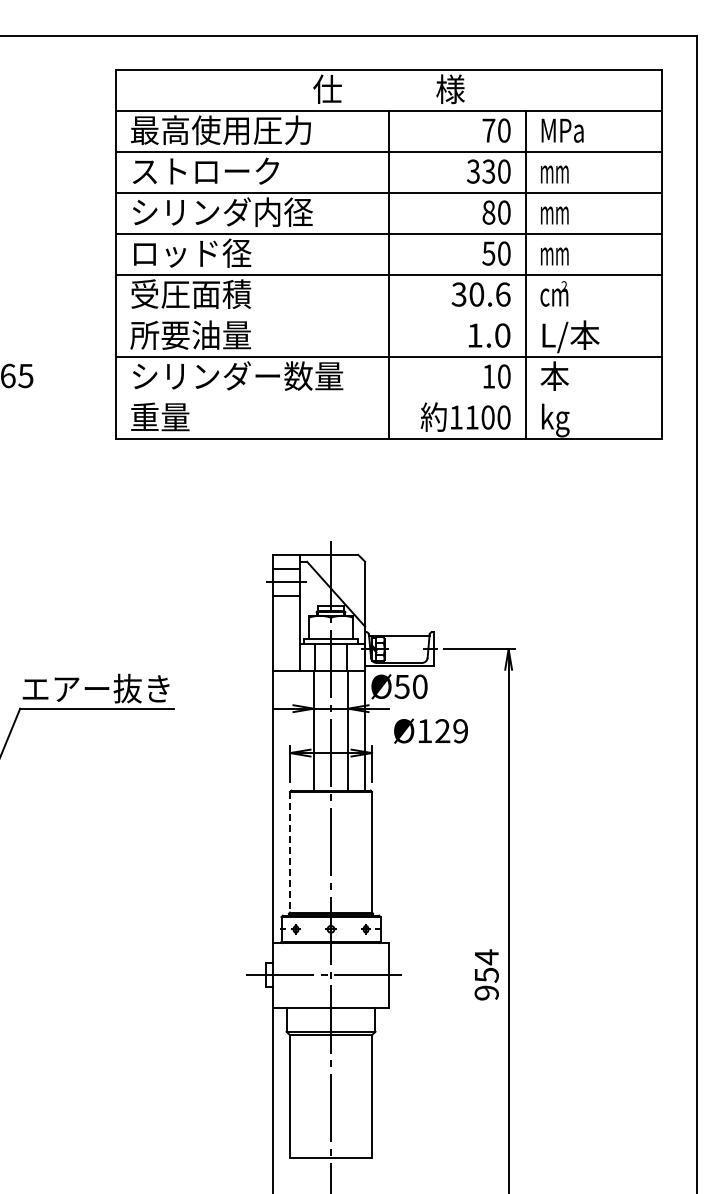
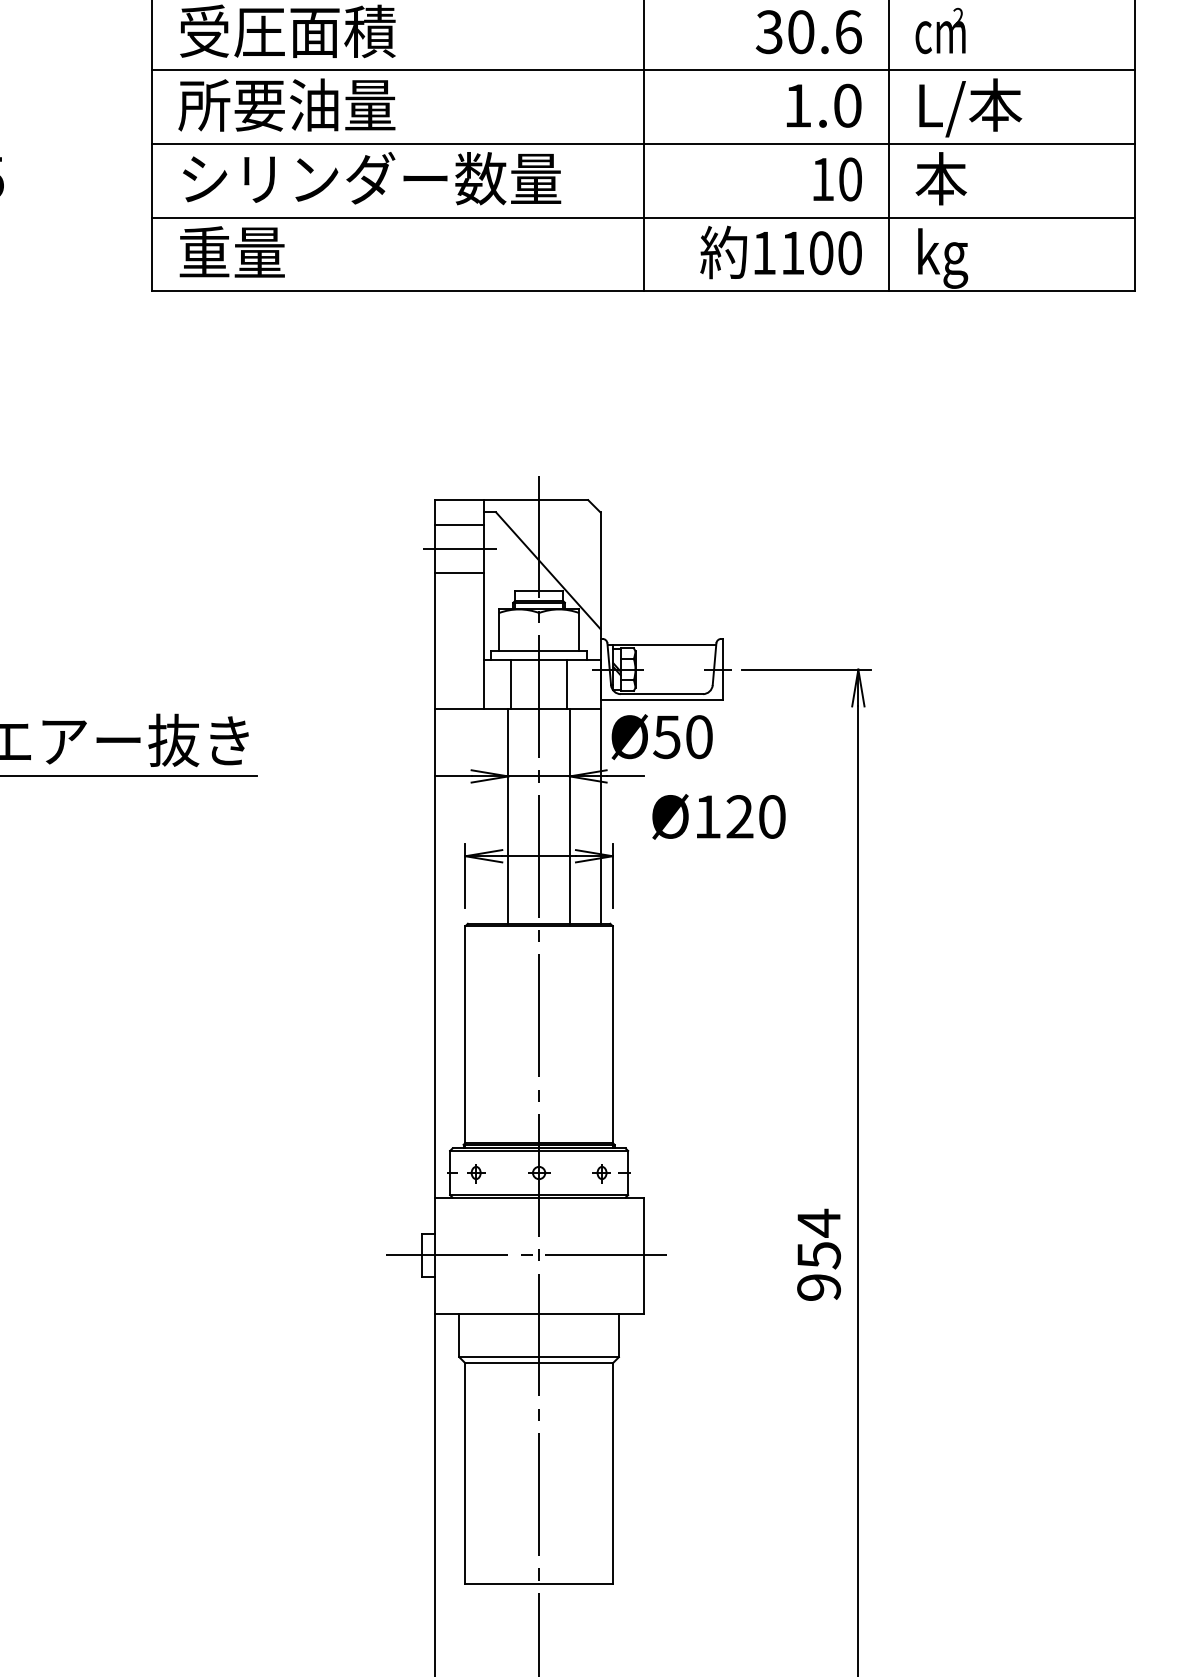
line: (388, 315) -> (642, 69), added
line: (388, 397) -> (642, 217), added
text: (460, 731) -> (771, 817), Ø129 -> Ø120
line: (290, 853) -> (466, 1036), dashed -> solid

